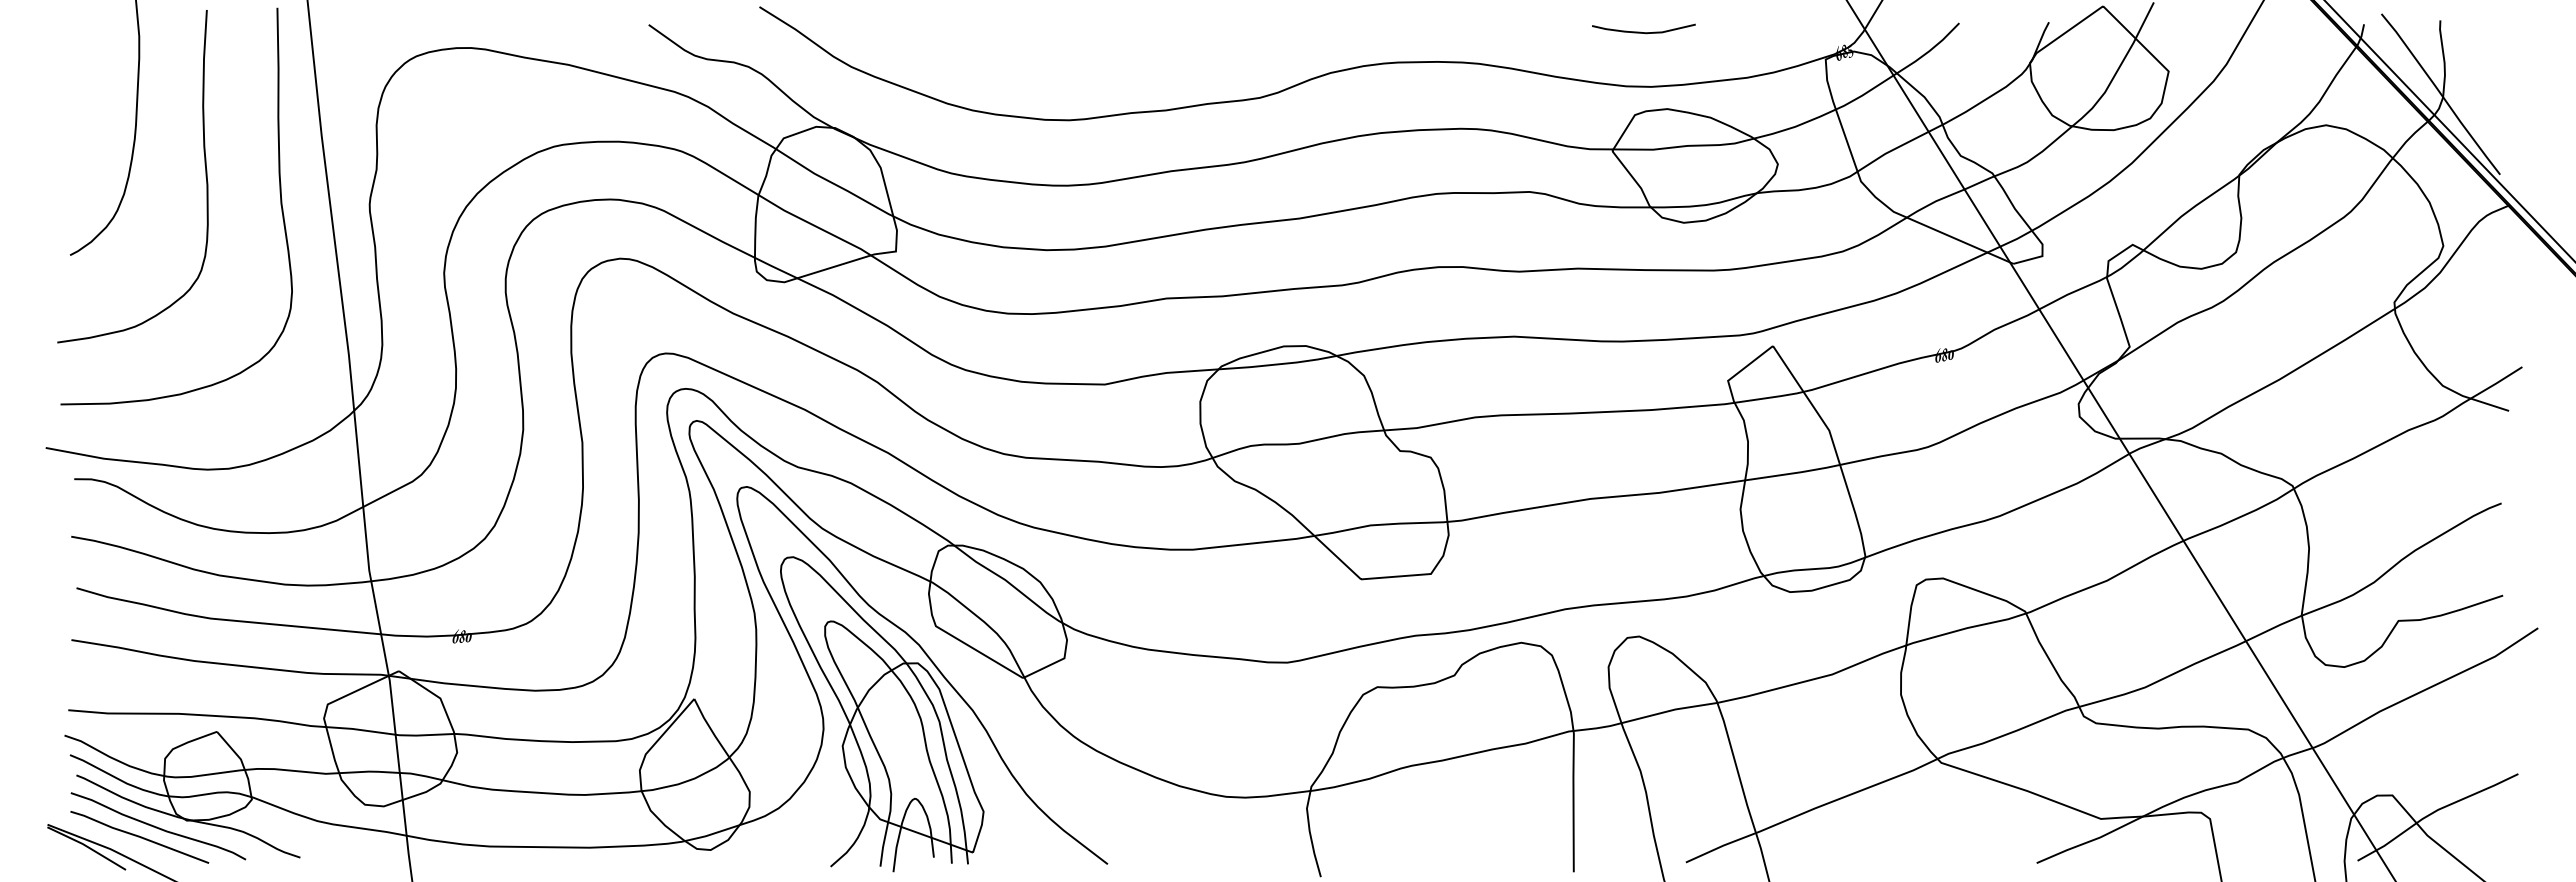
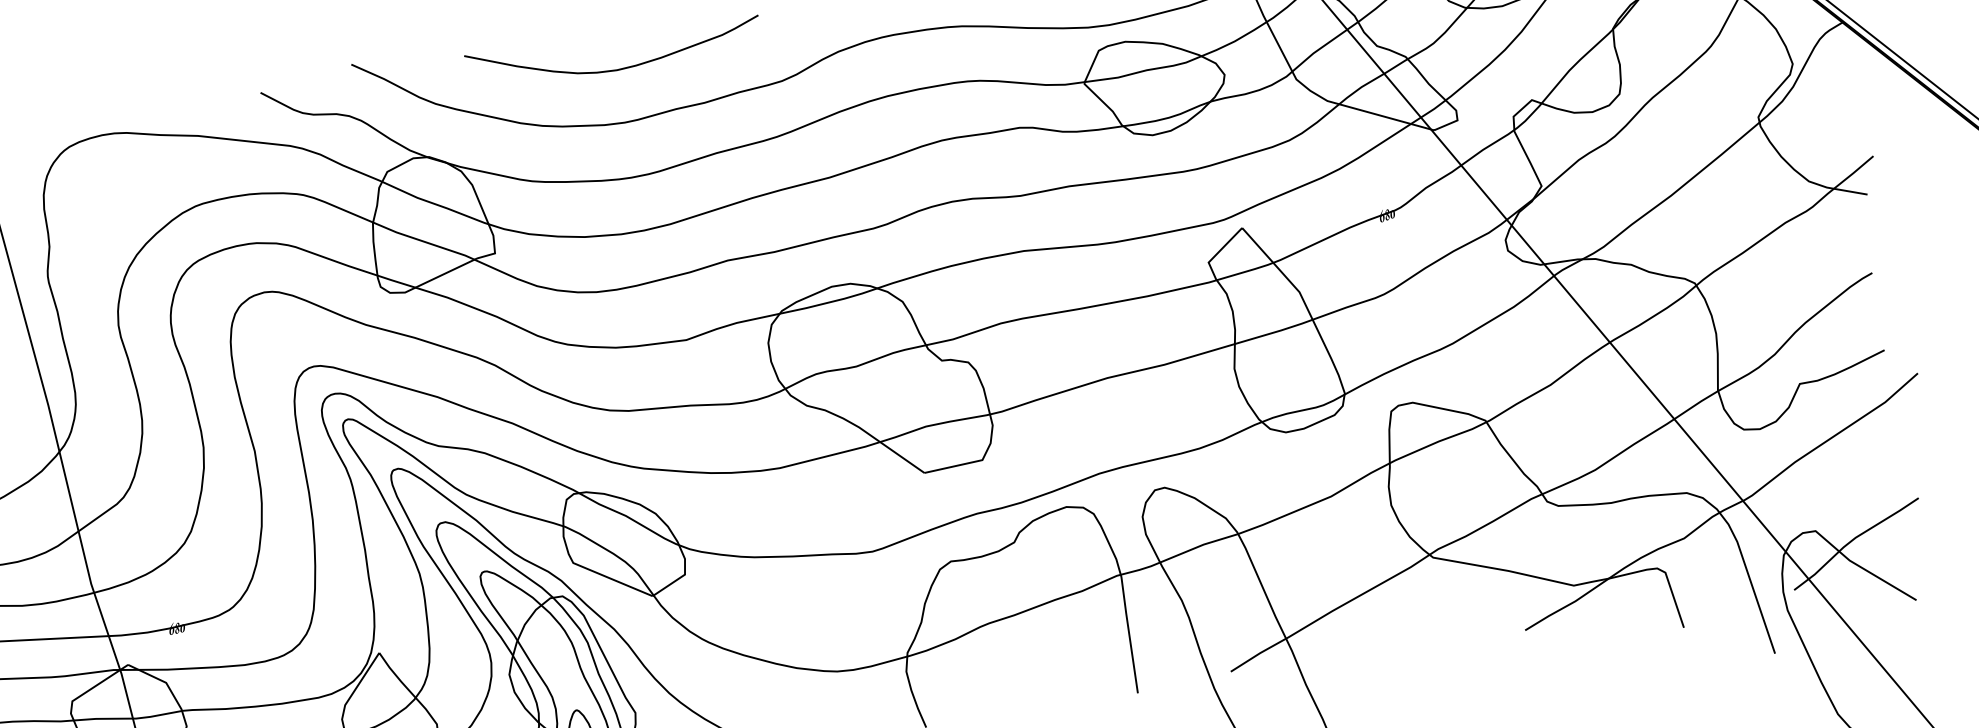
curve: (1067, 56) -> (615, 69), added

